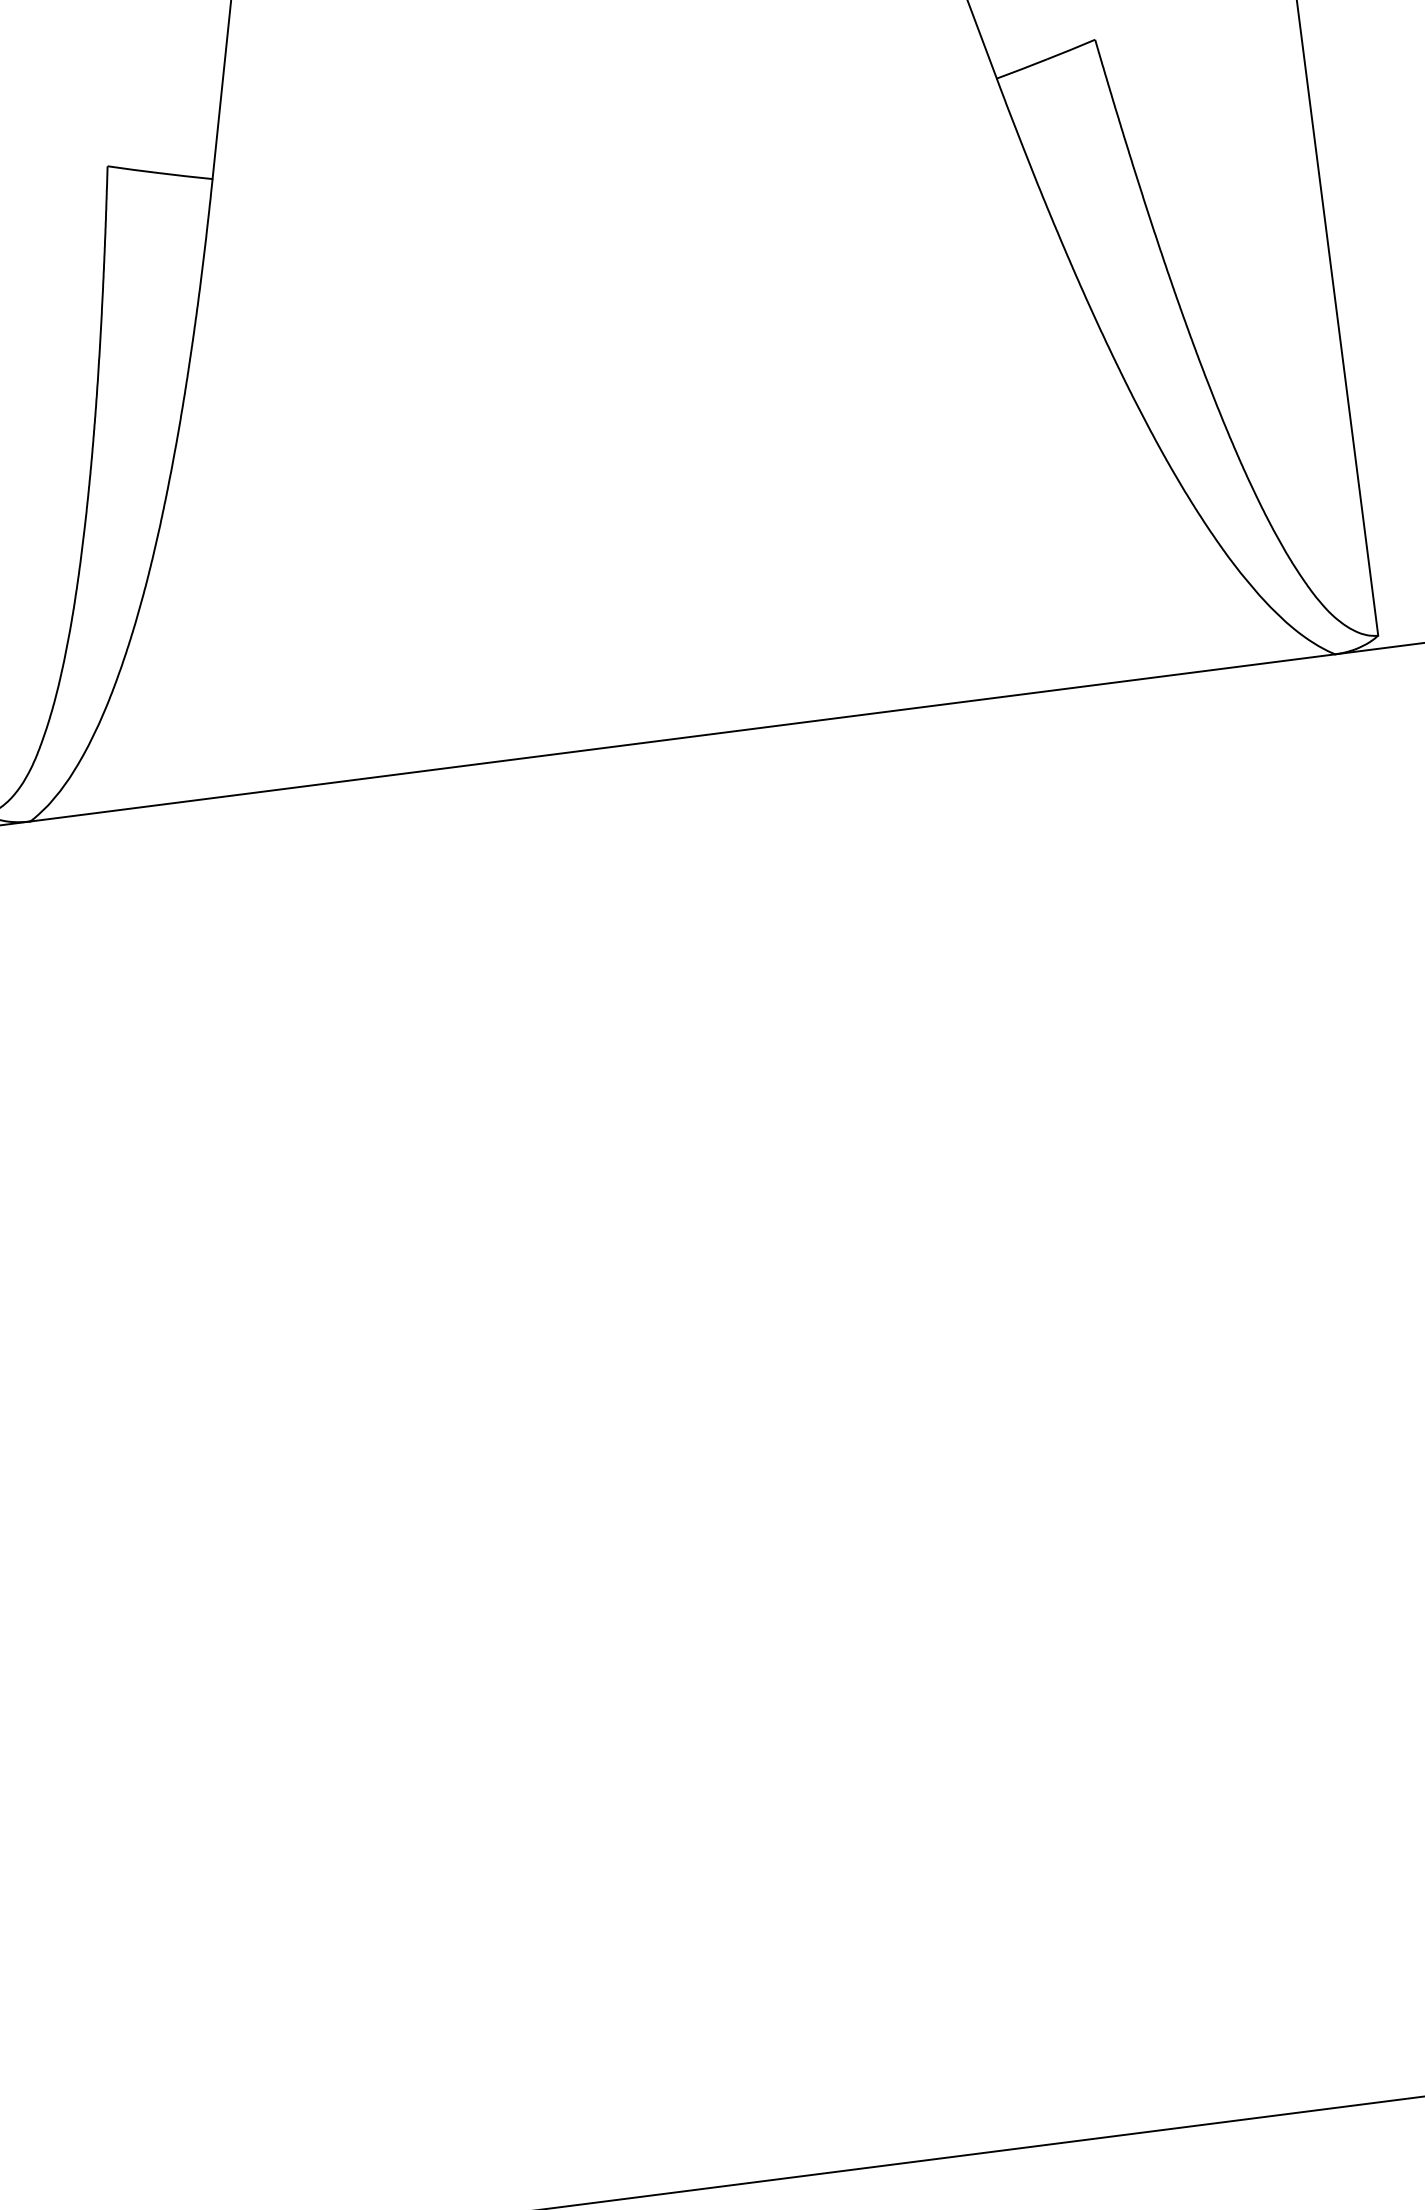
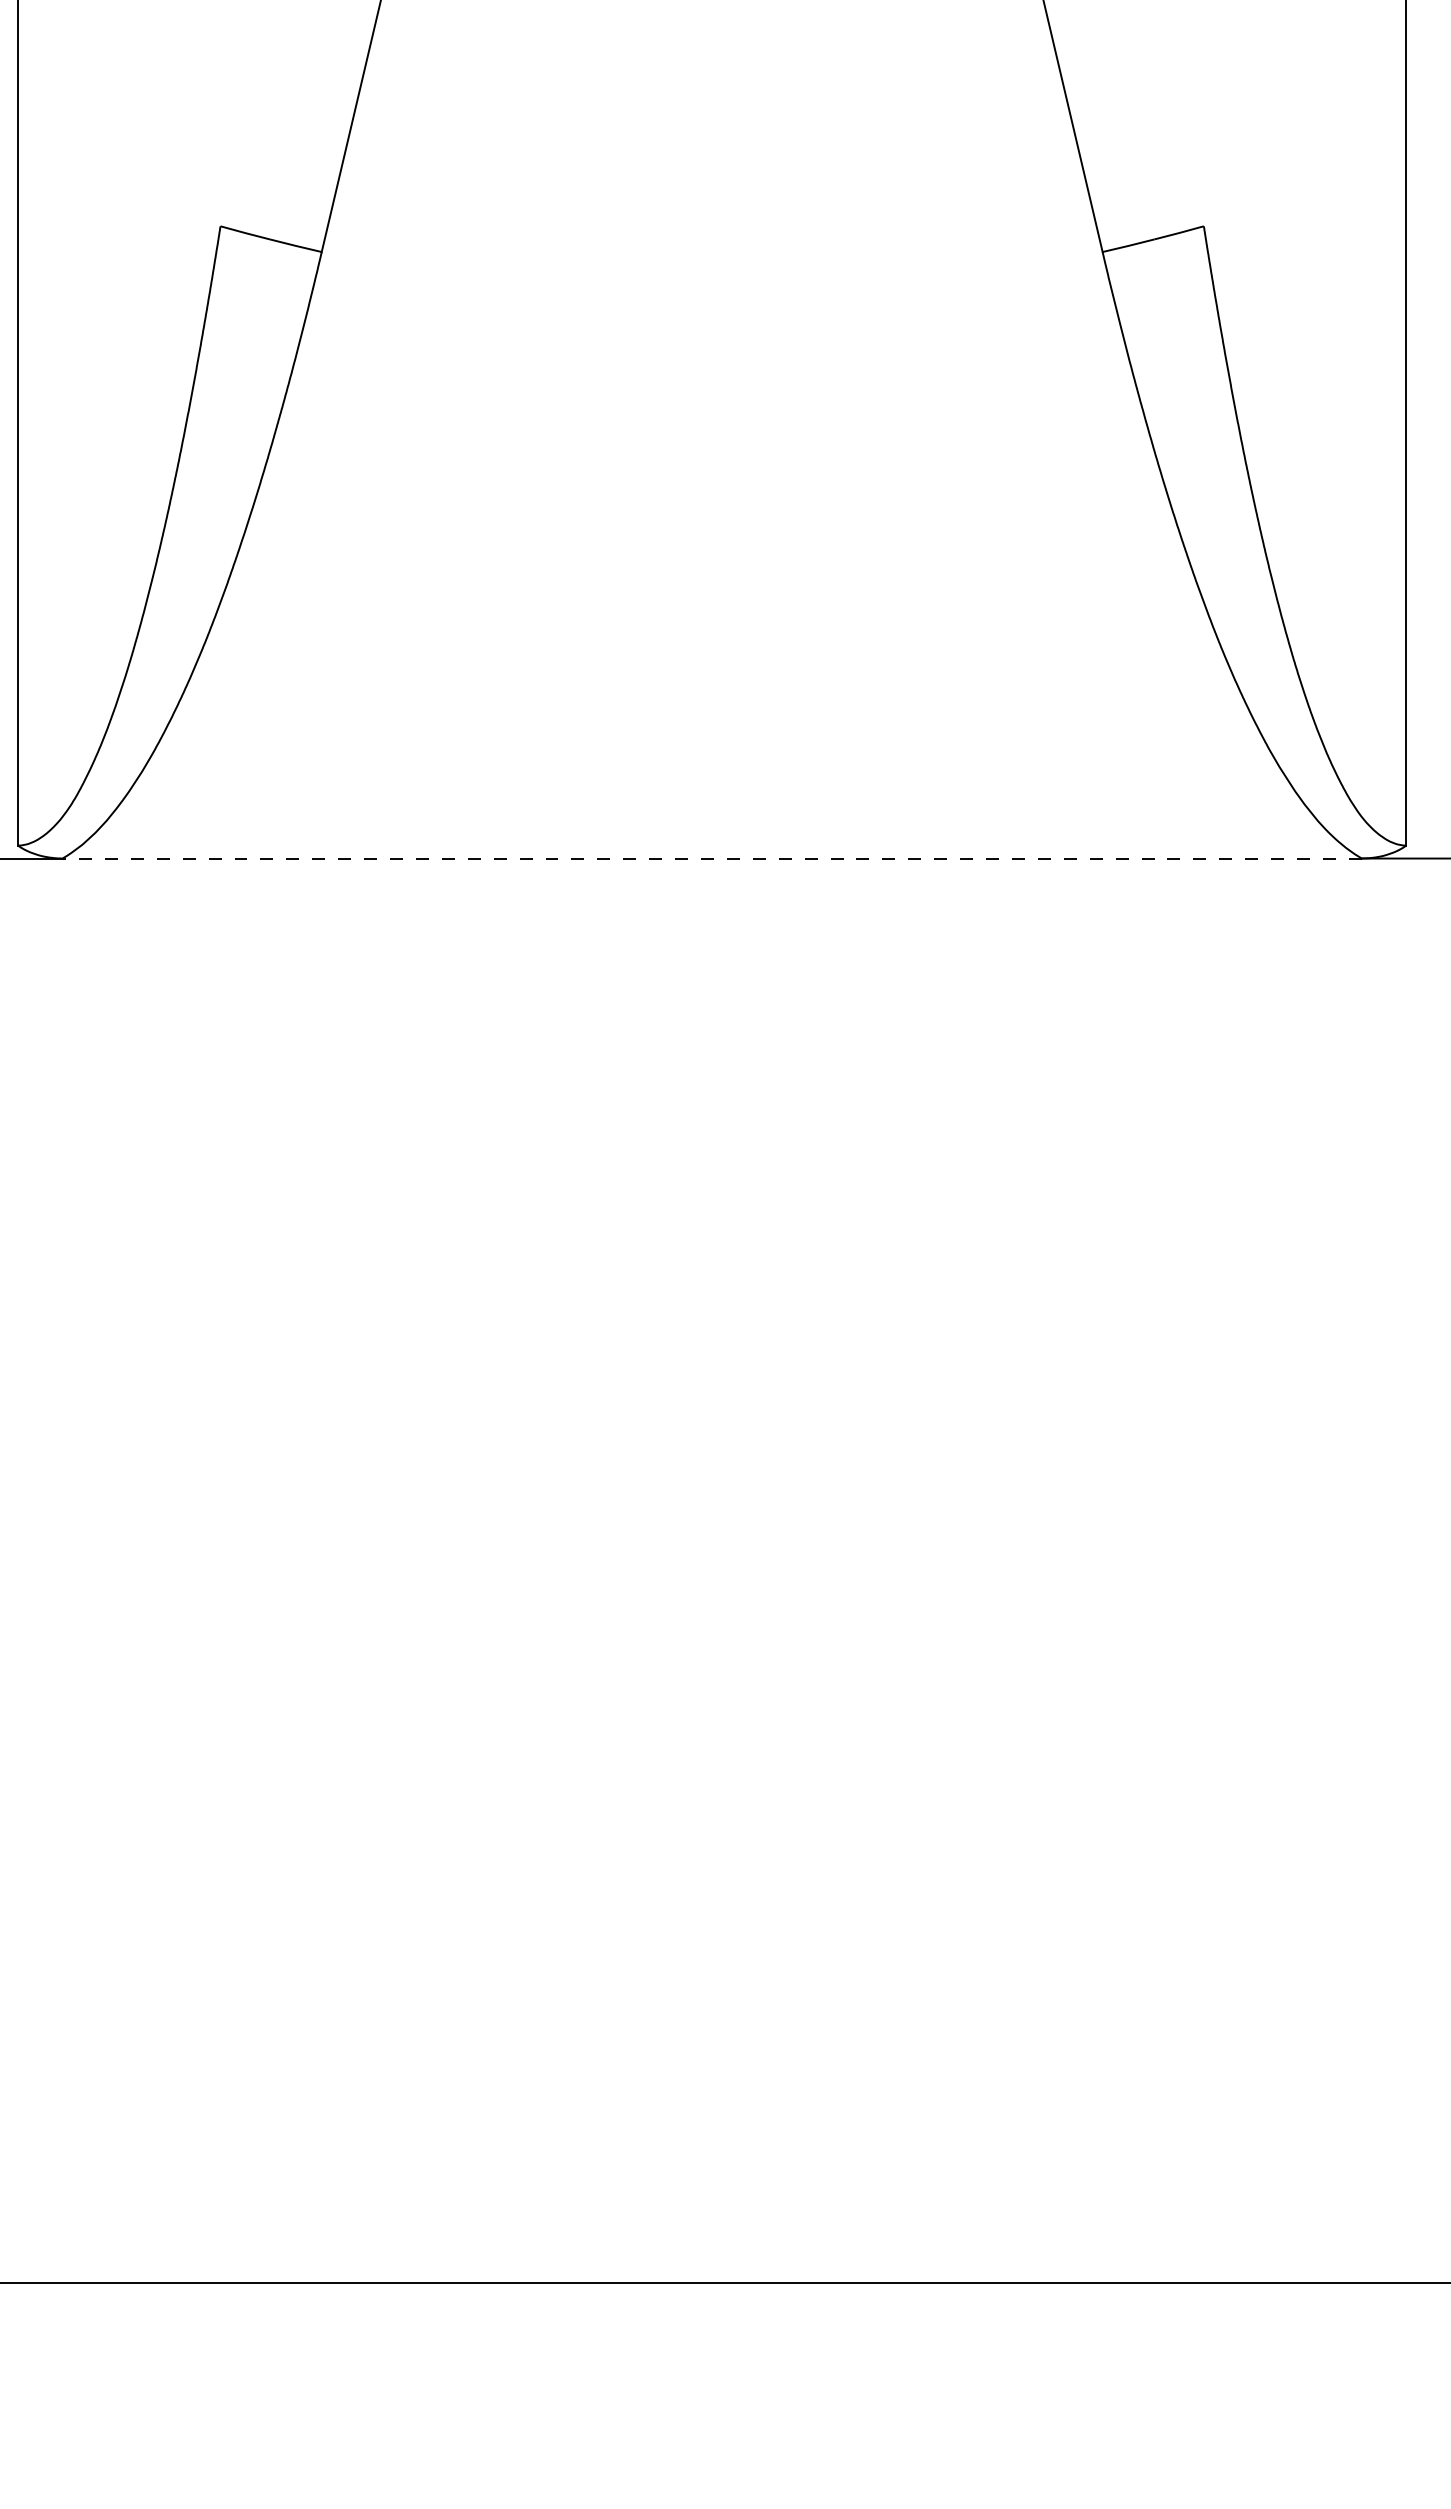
line: (683, 737) -> (712, 858), solid -> dashed

